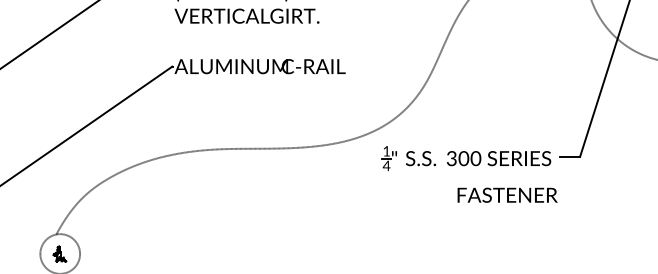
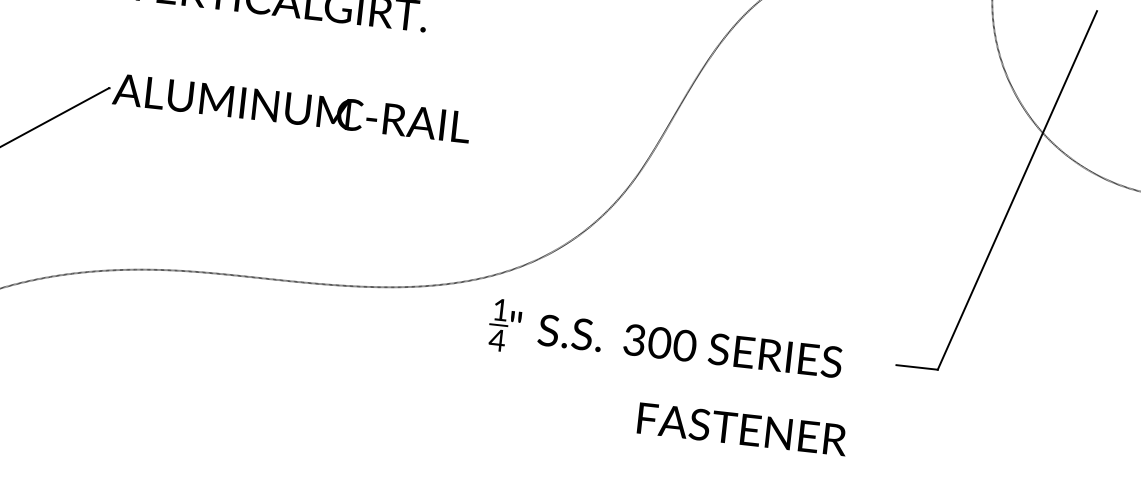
part: (464, 166) -> (659, 359), moved

